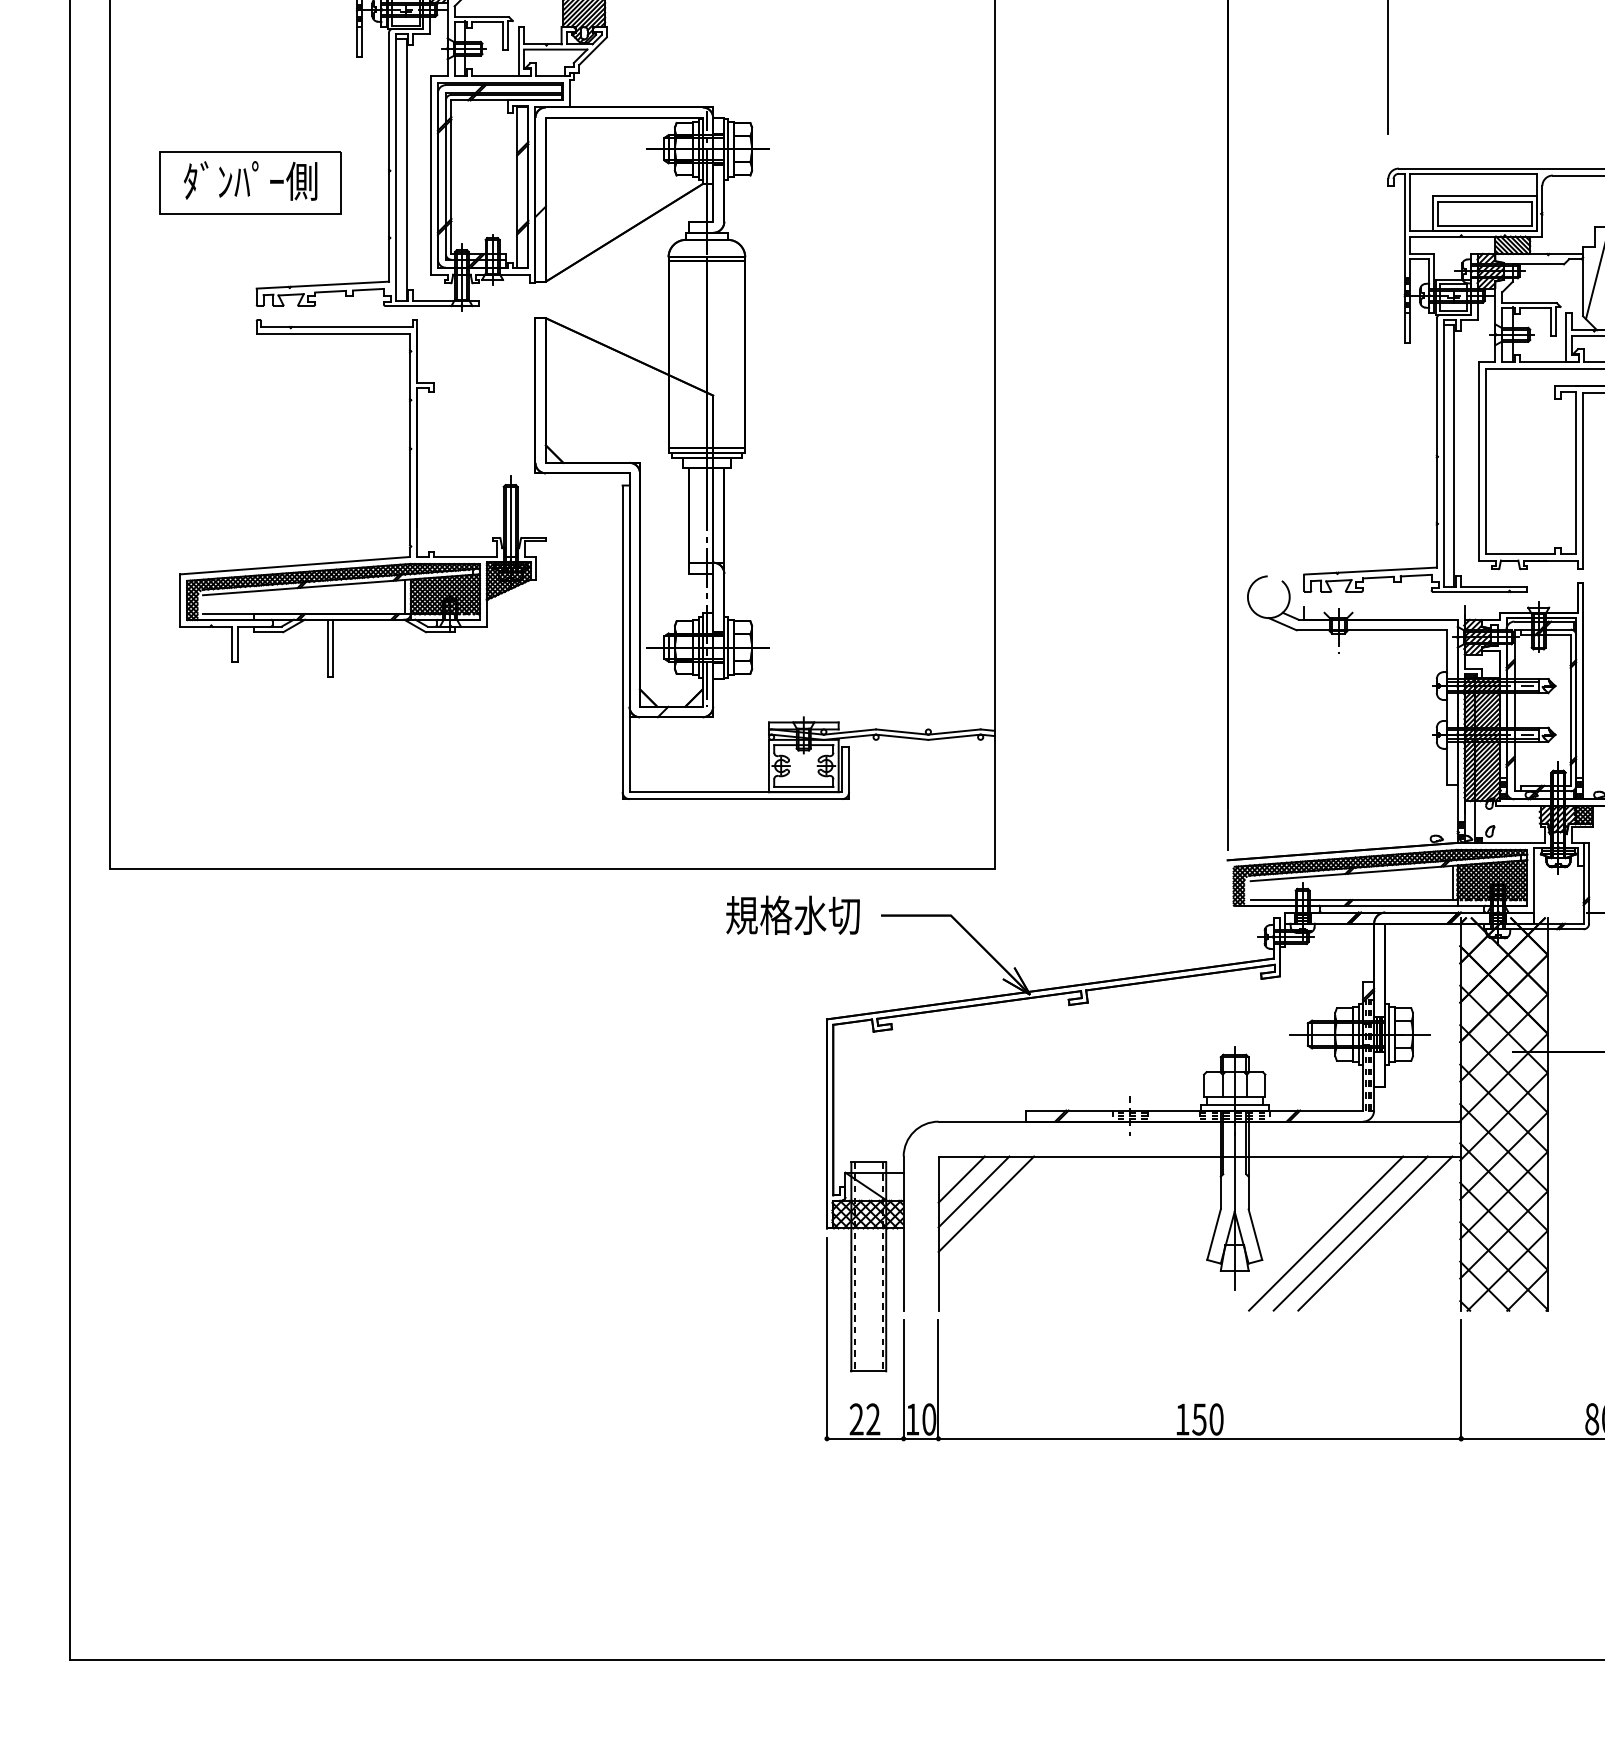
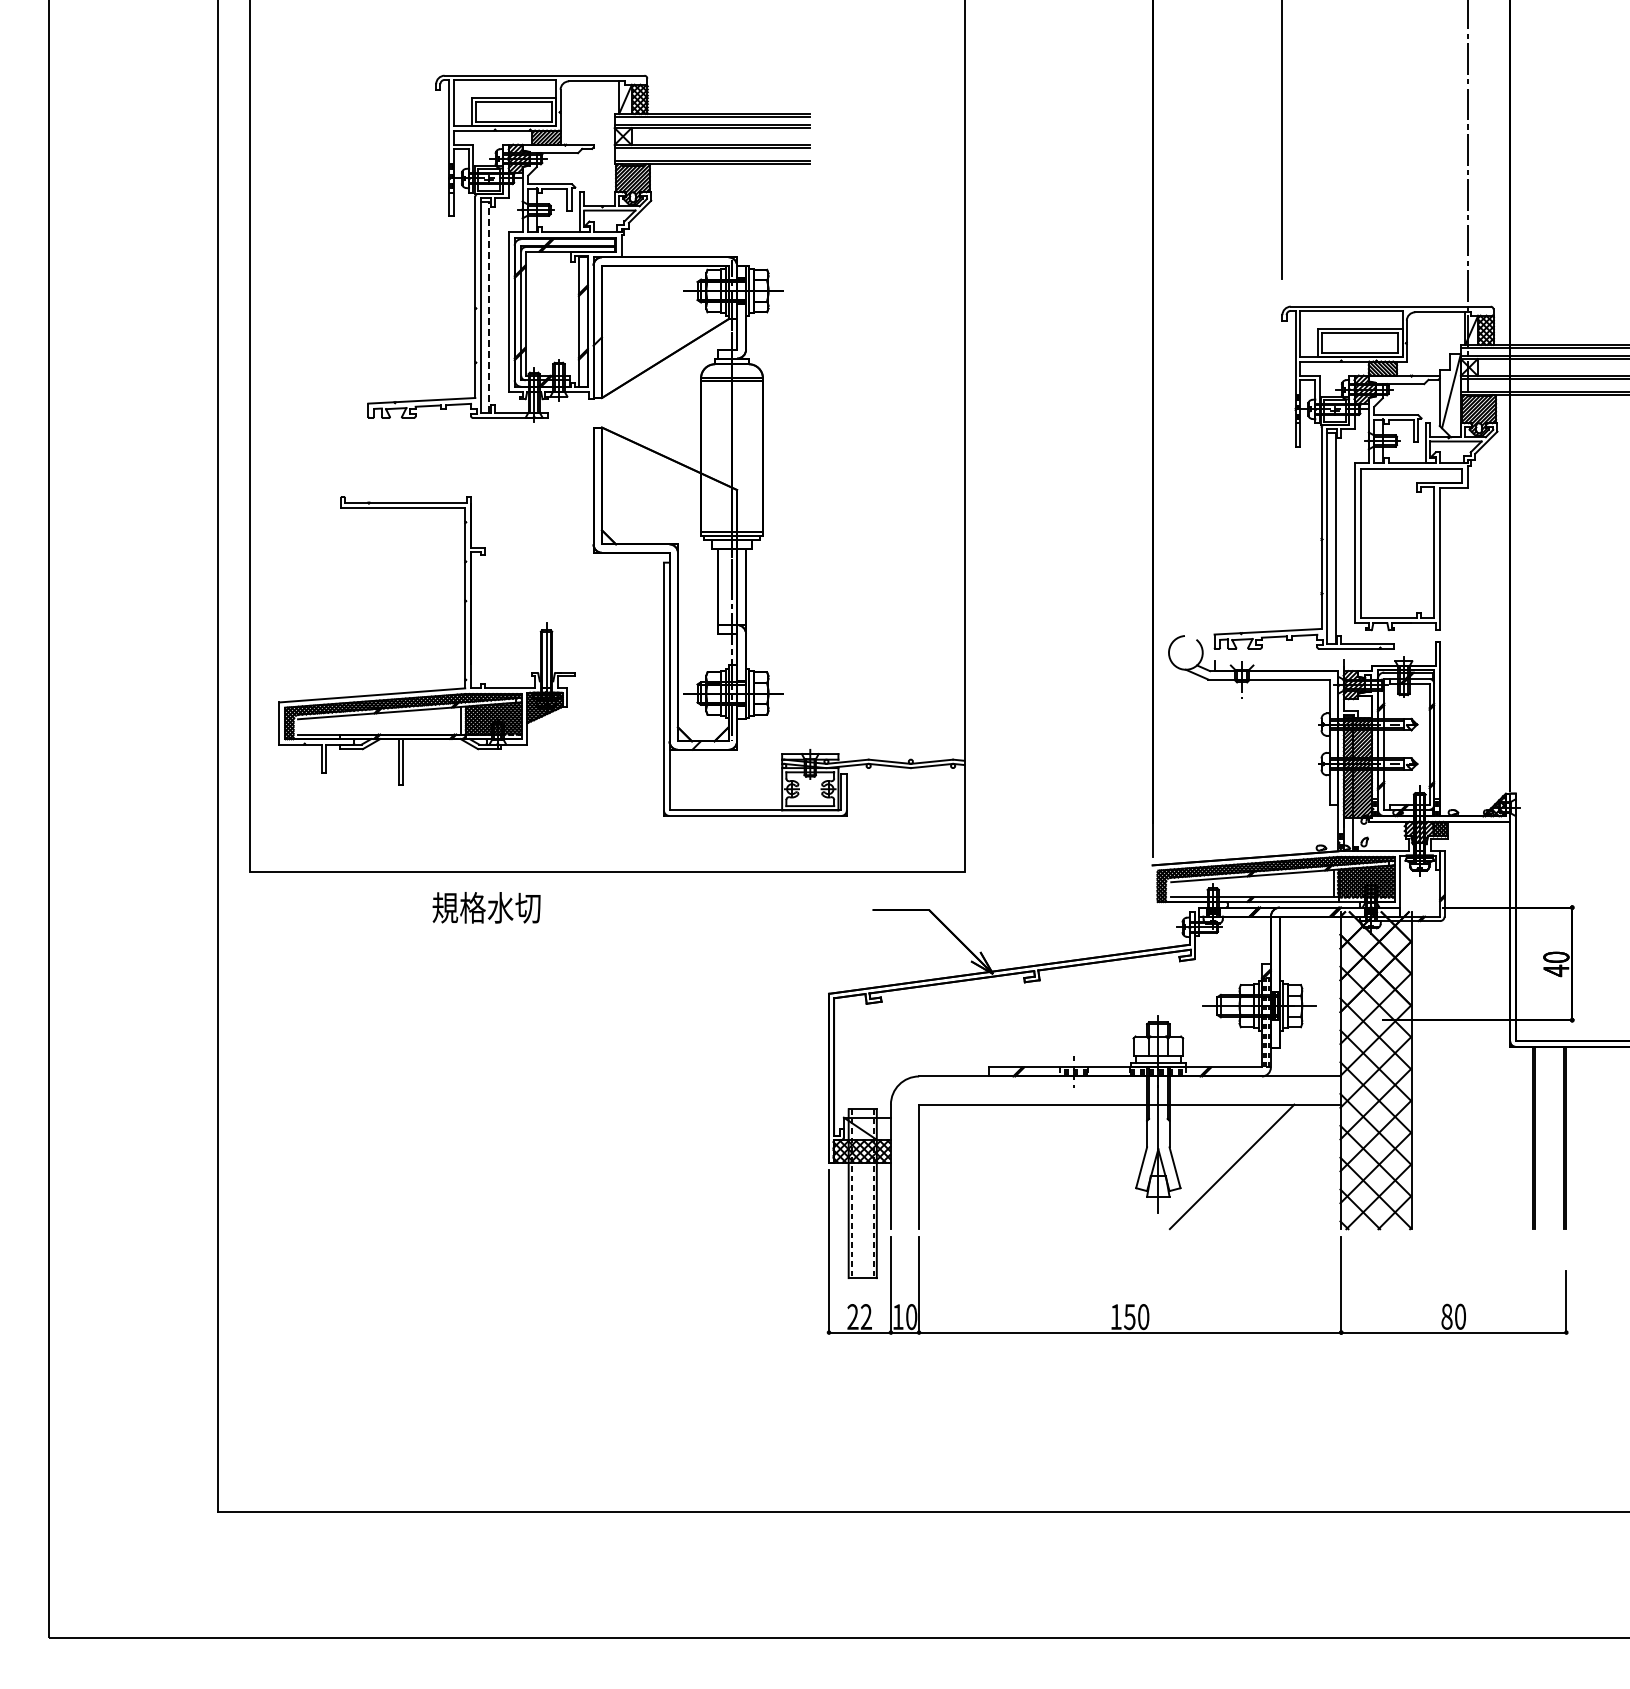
line: (406, 169) -> (489, 307), solid -> dashed
part: (249, 183) -> (362, 318), removed
part: (409, 497) -> (464, 640), moved
text: (792, 914) -> (486, 907), moved
line: (961, 1178) -> (937, 1122), removed
line: (973, 1191) -> (947, 1132), removed
line: (986, 1203) -> (957, 1142), removed
line: (1350, 1233) -> (1251, 1166), removed
line: (1374, 1233) -> (1271, 1166), removed

